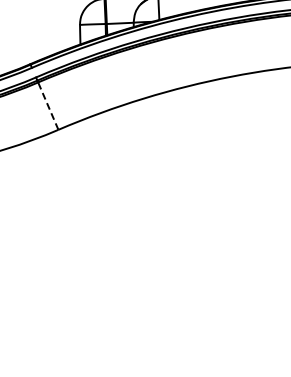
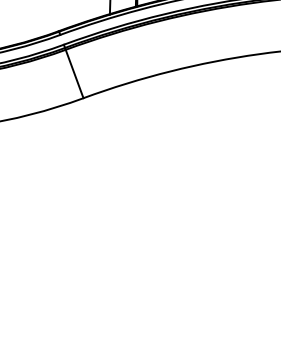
line: (48, 106) -> (74, 74), dashed -> solid

